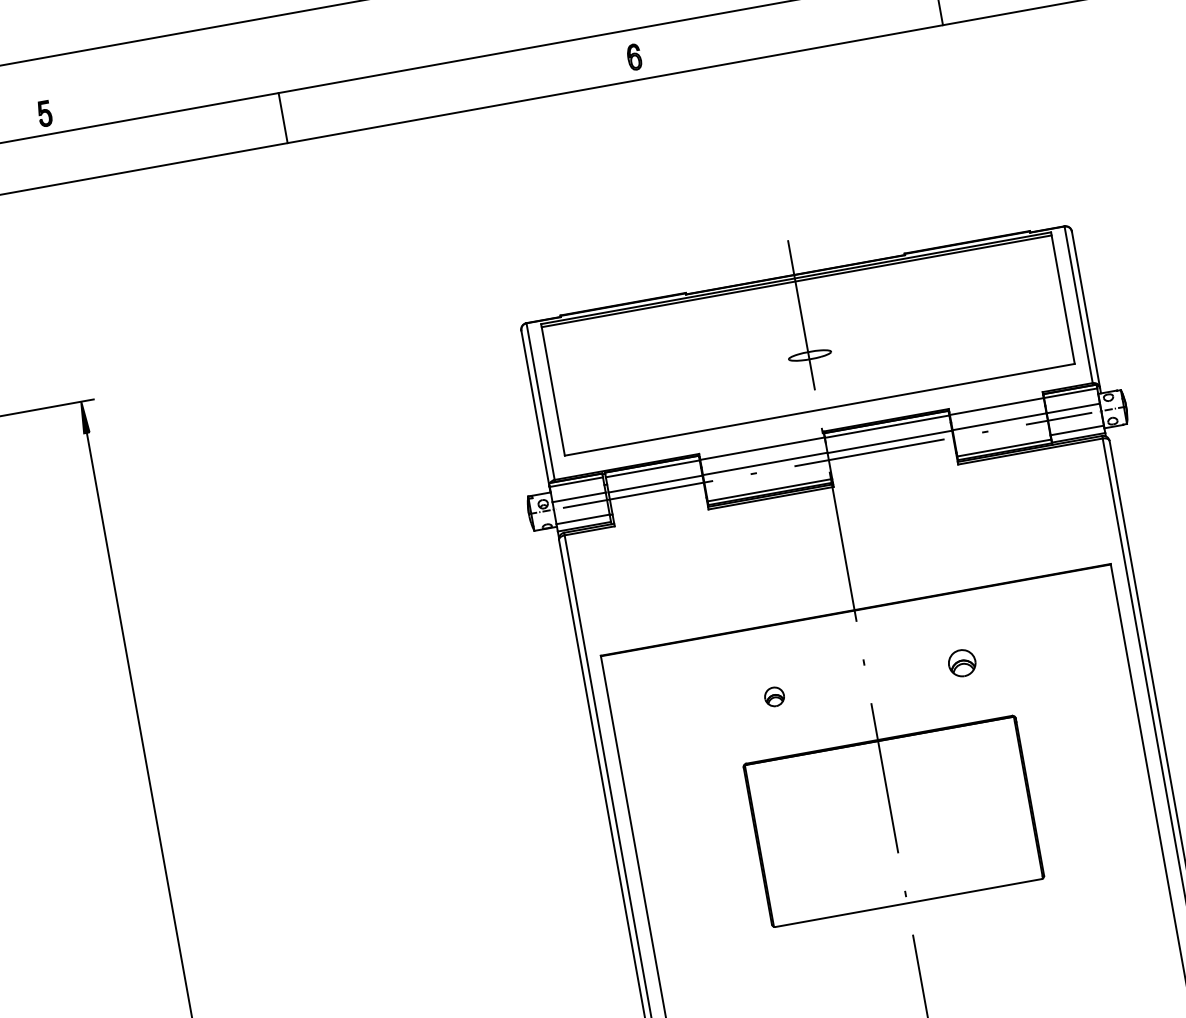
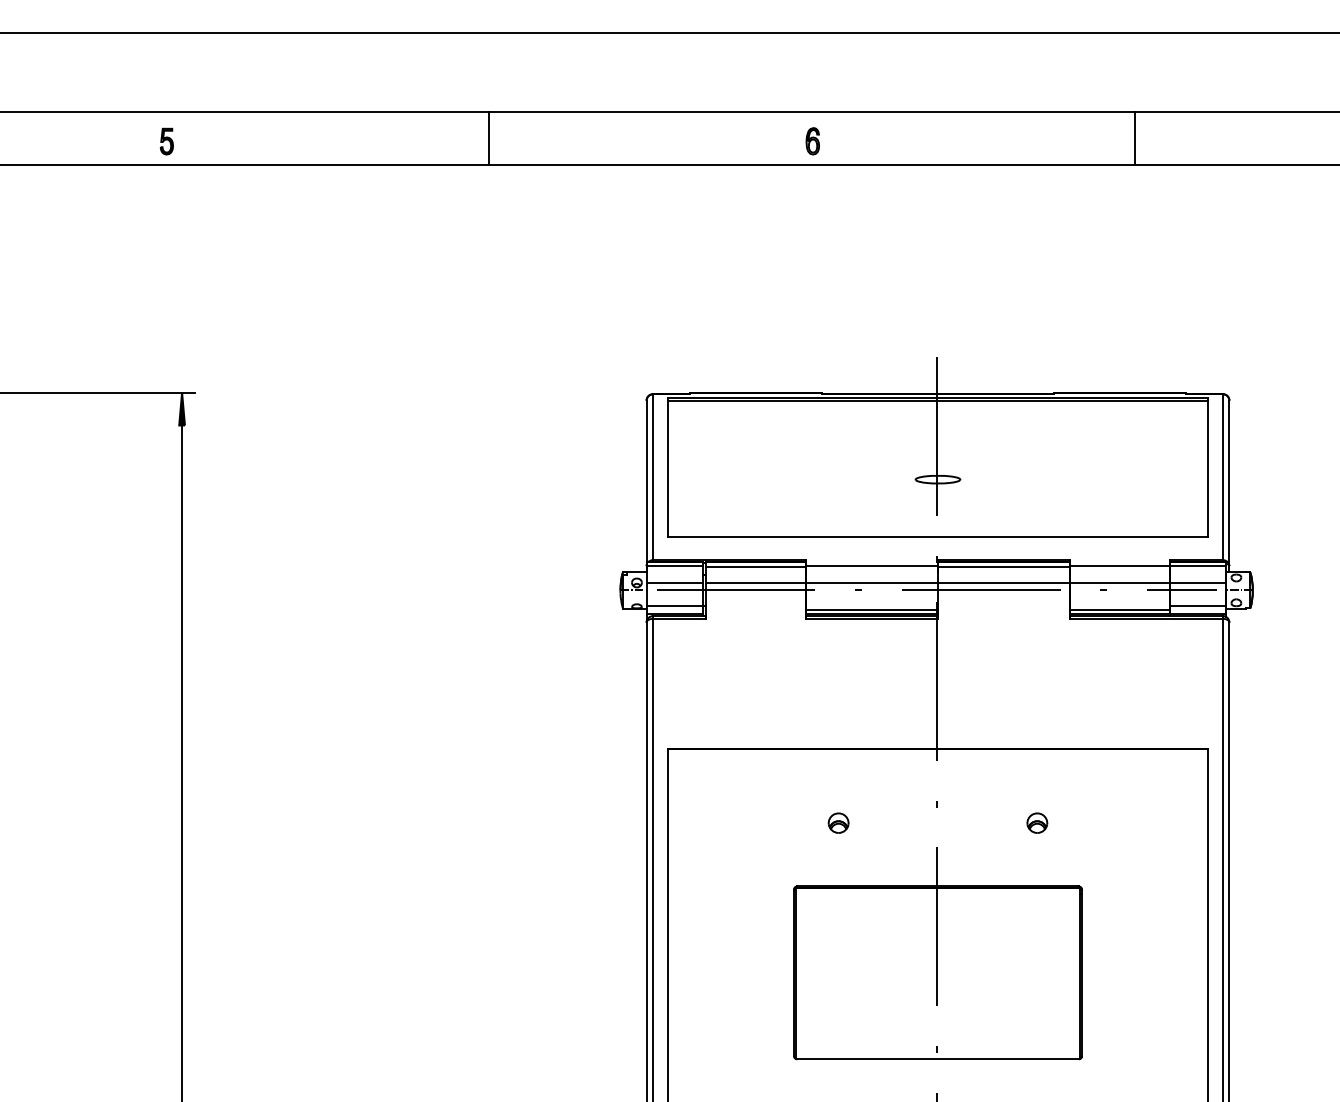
part: (44, 113) -> (166, 141), moved
line: (283, 117) -> (489, 138), moved
part: (962, 662) -> (1037, 822), size x0.71

